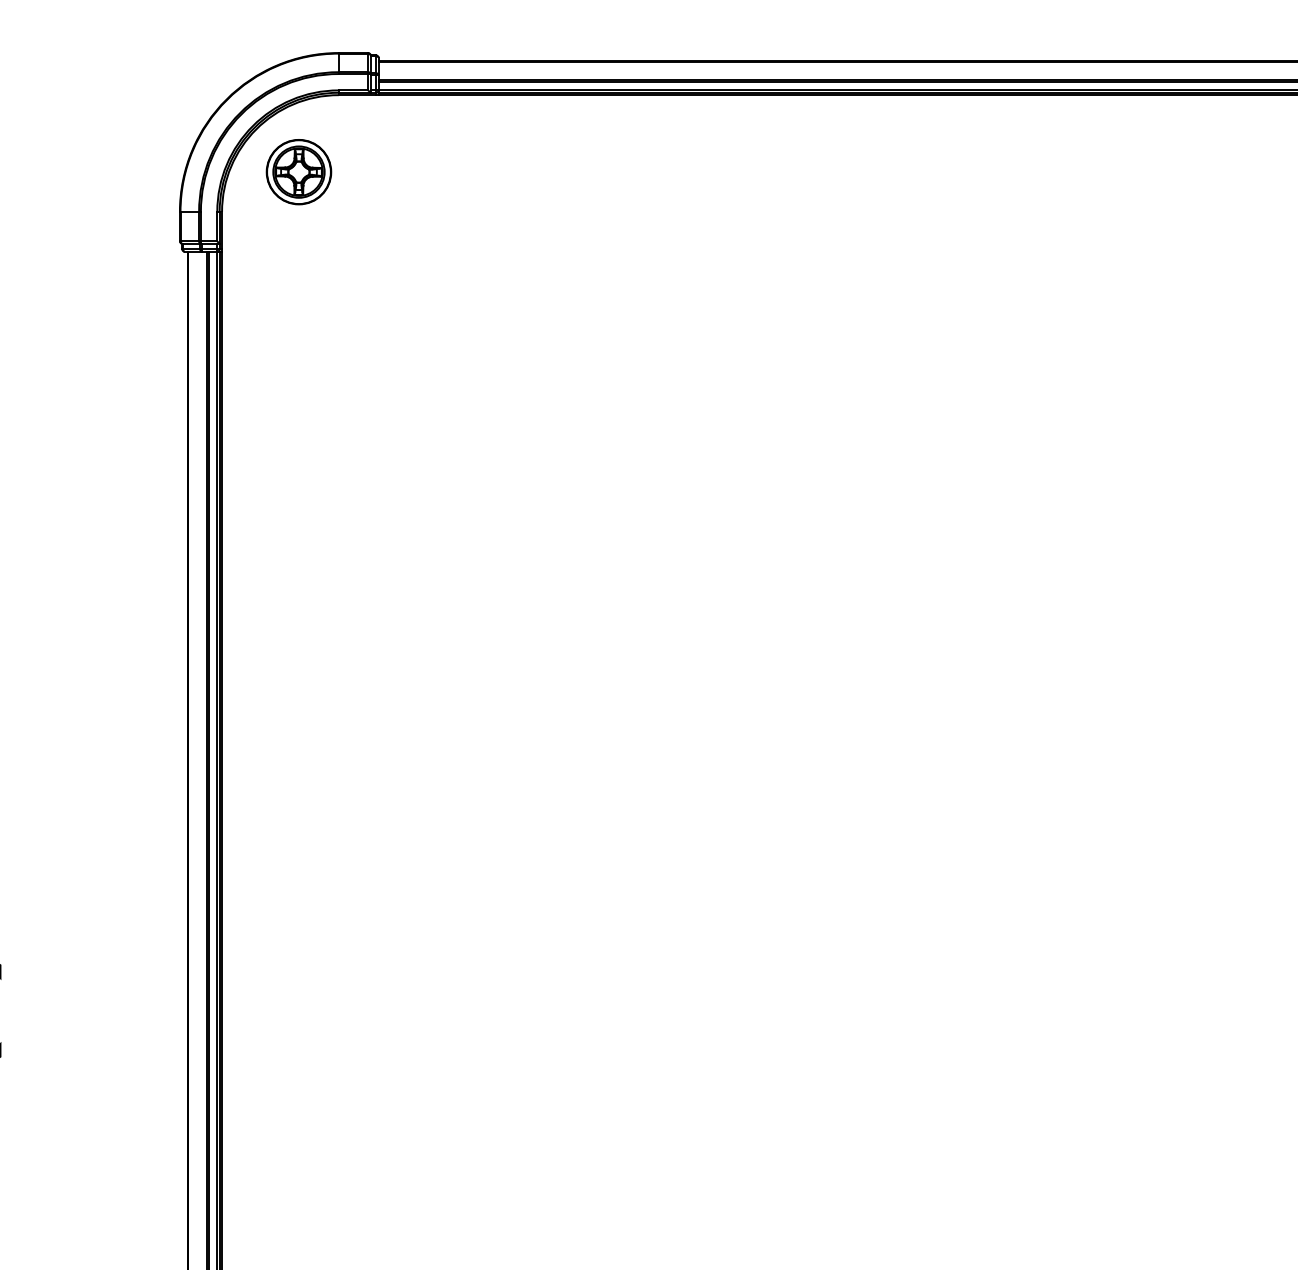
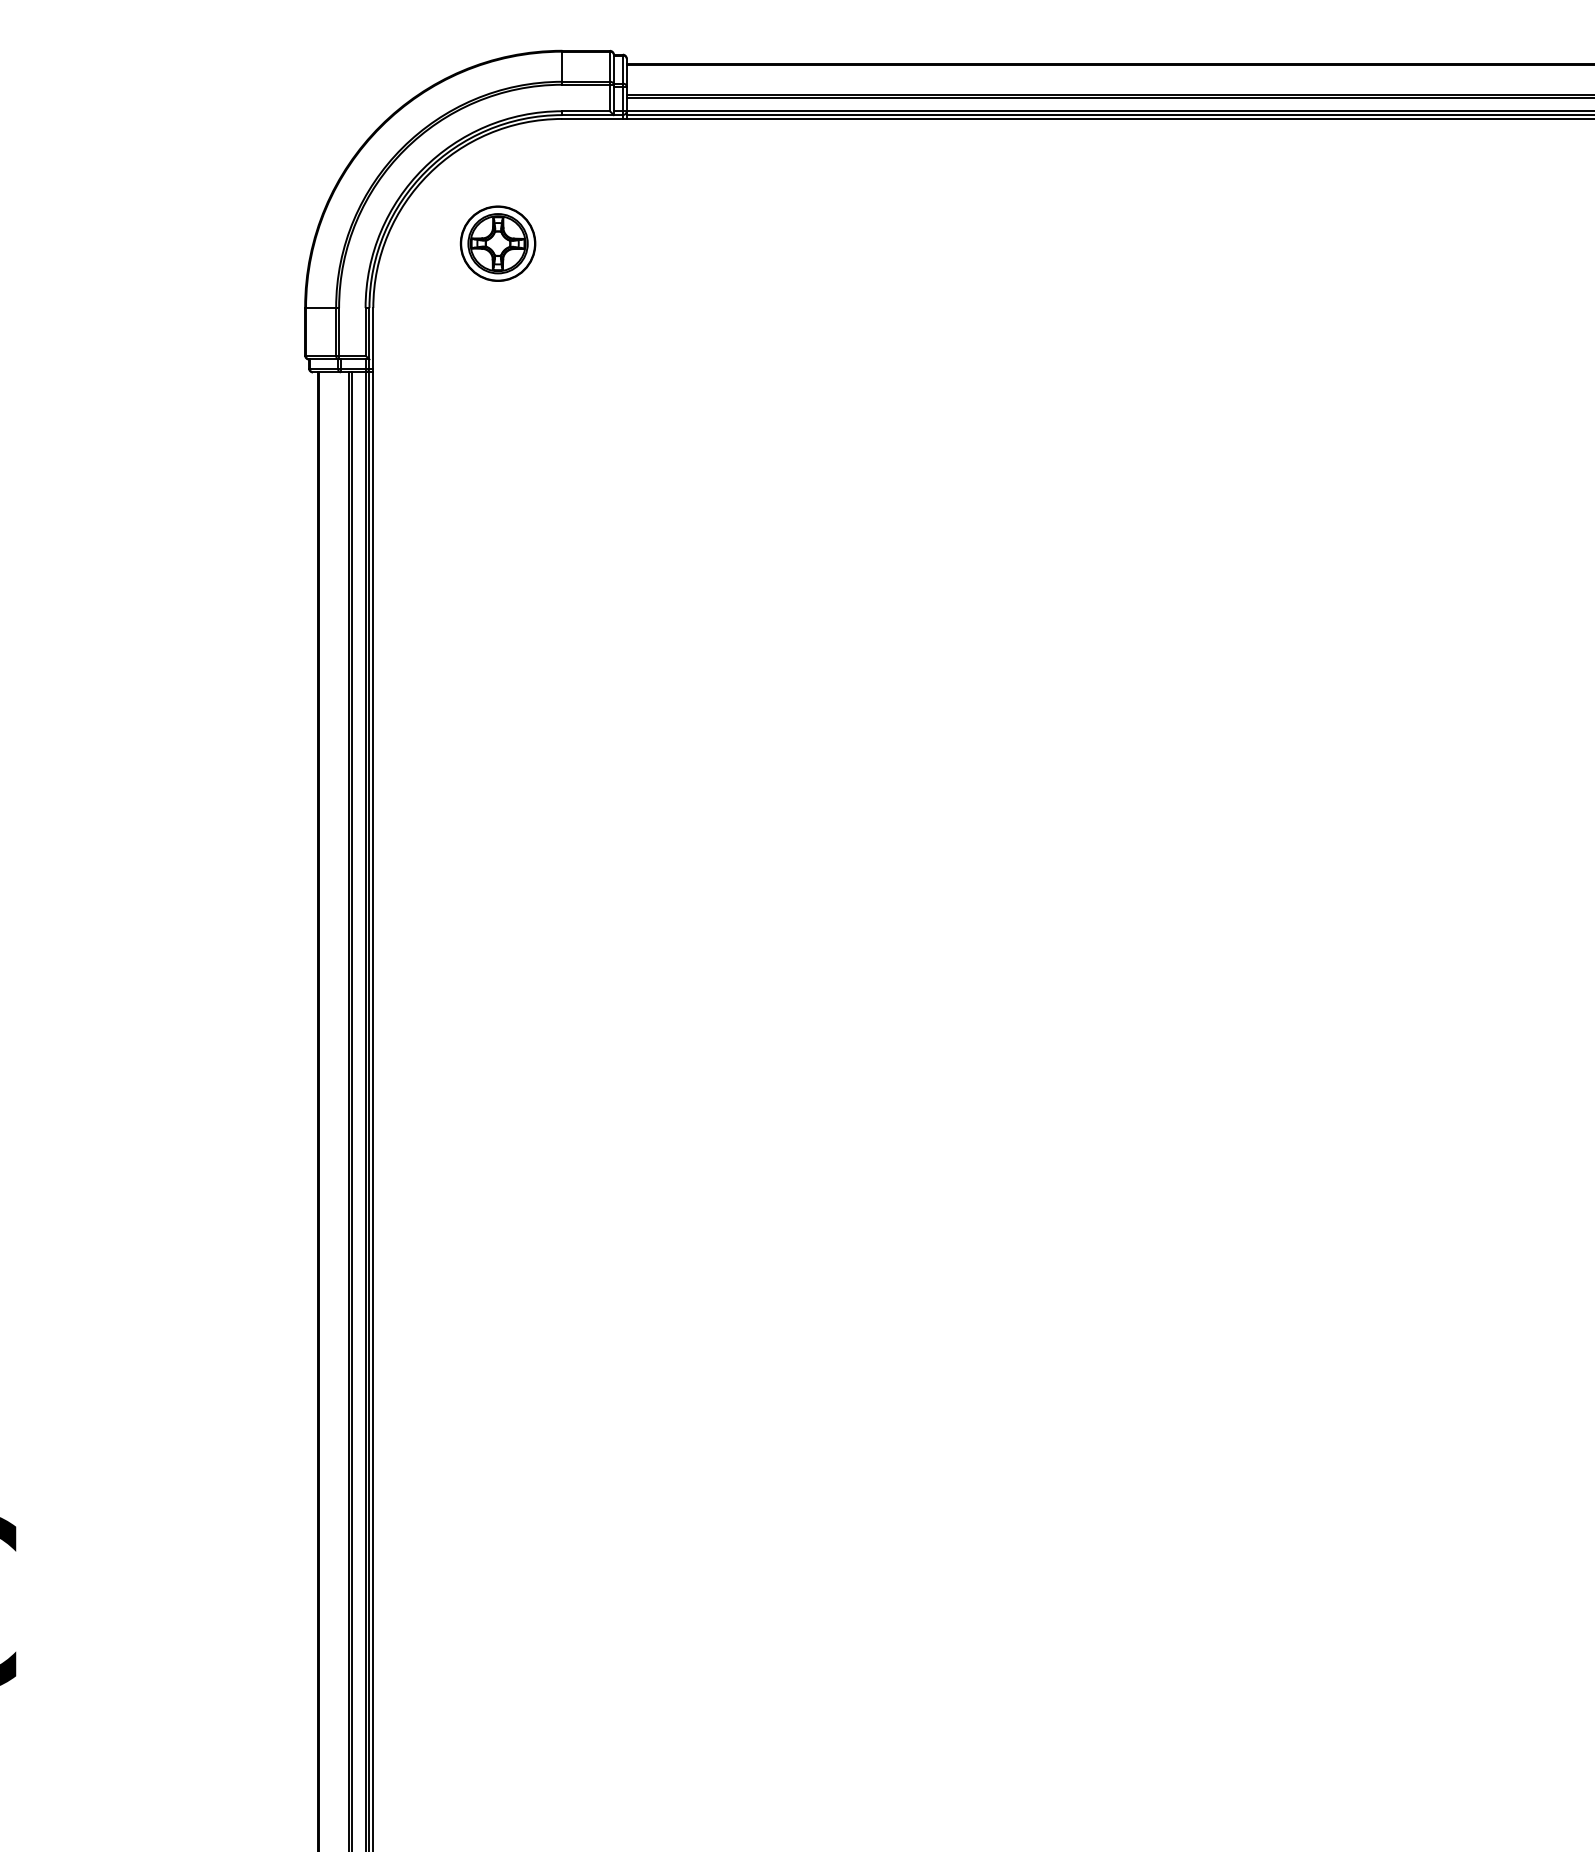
part: (299, 172) -> (498, 244), size x0.71

